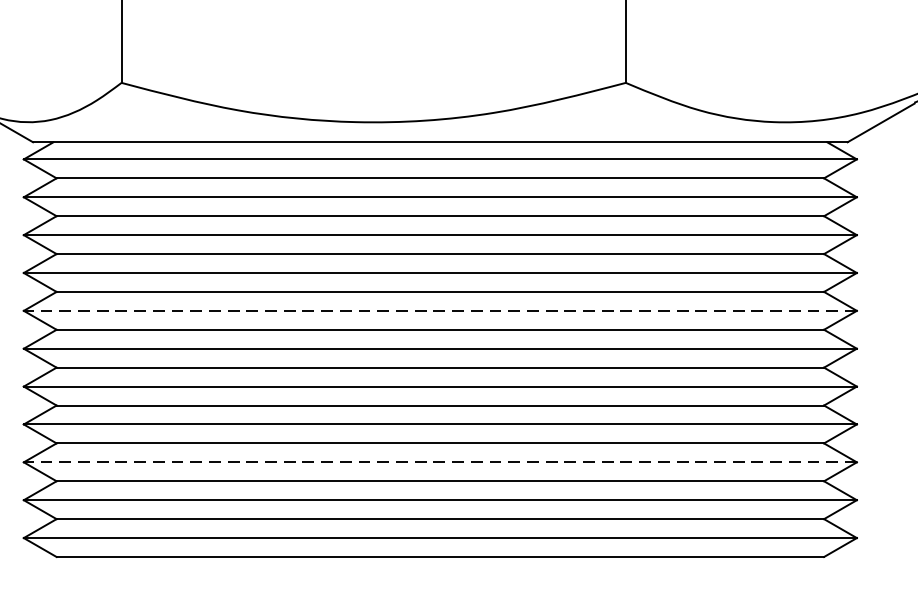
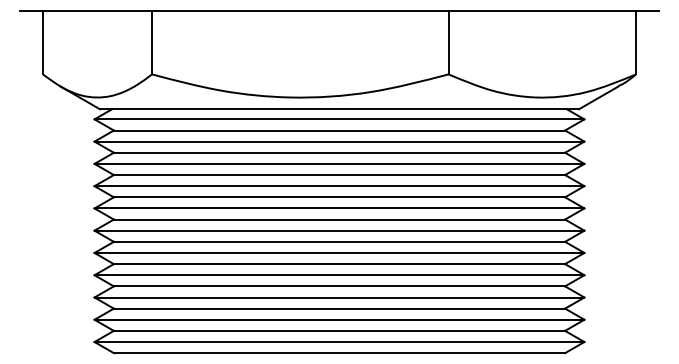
line: (440, 310) -> (339, 208), dashed -> solid
line: (440, 462) -> (339, 297), dashed -> solid

